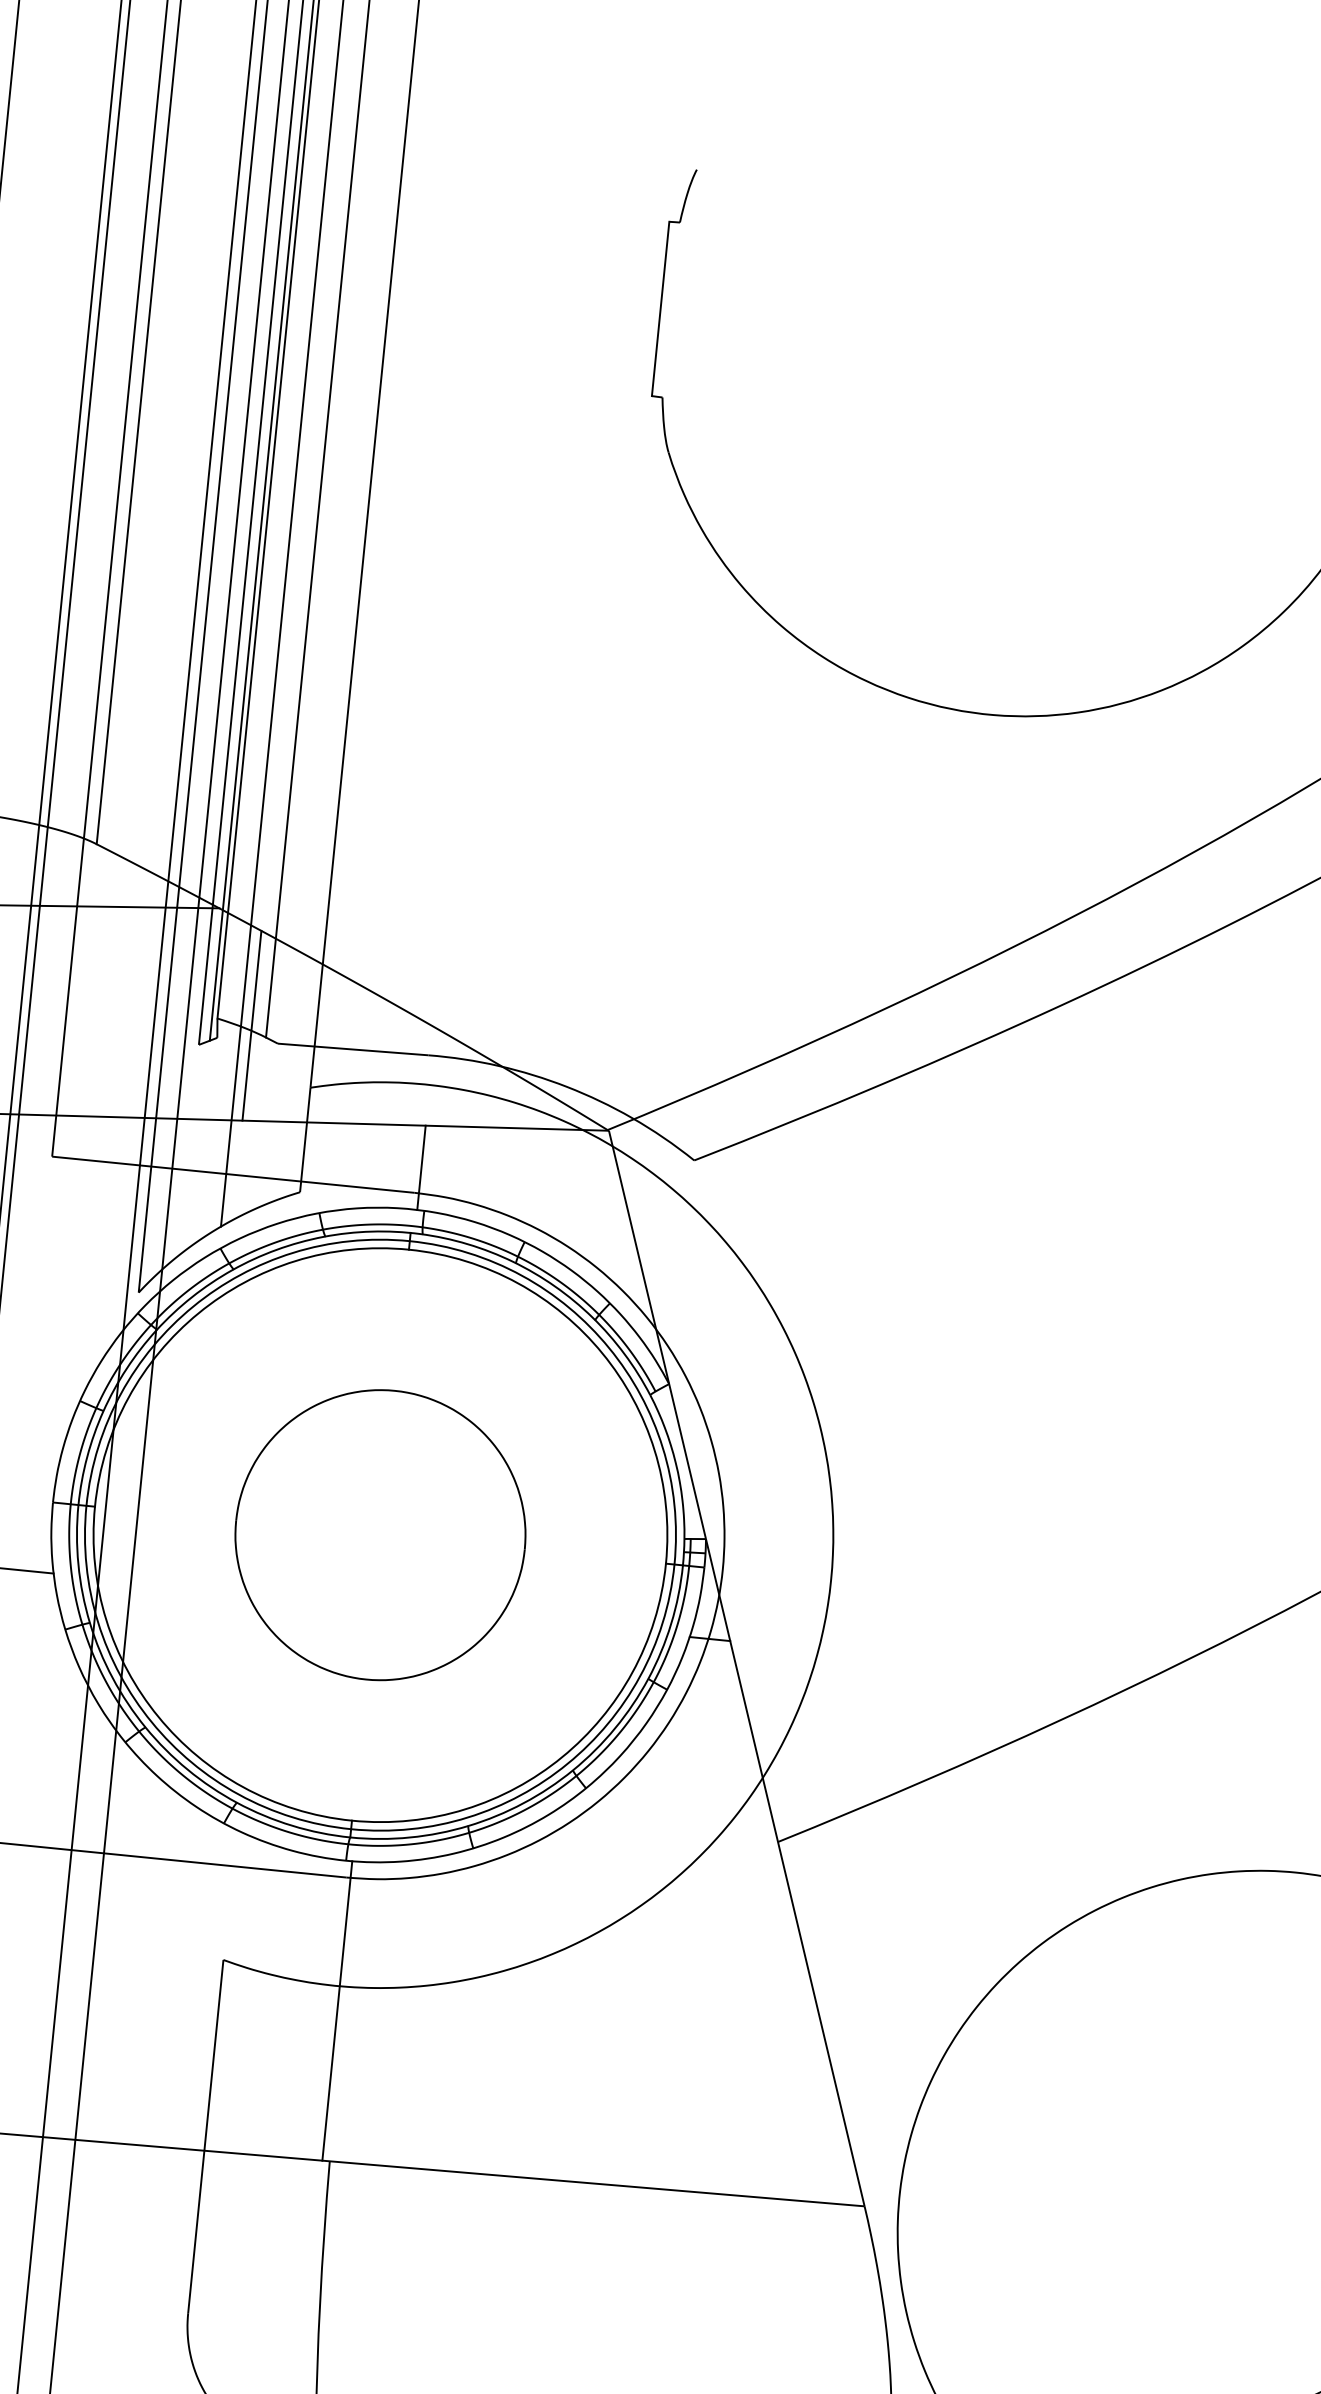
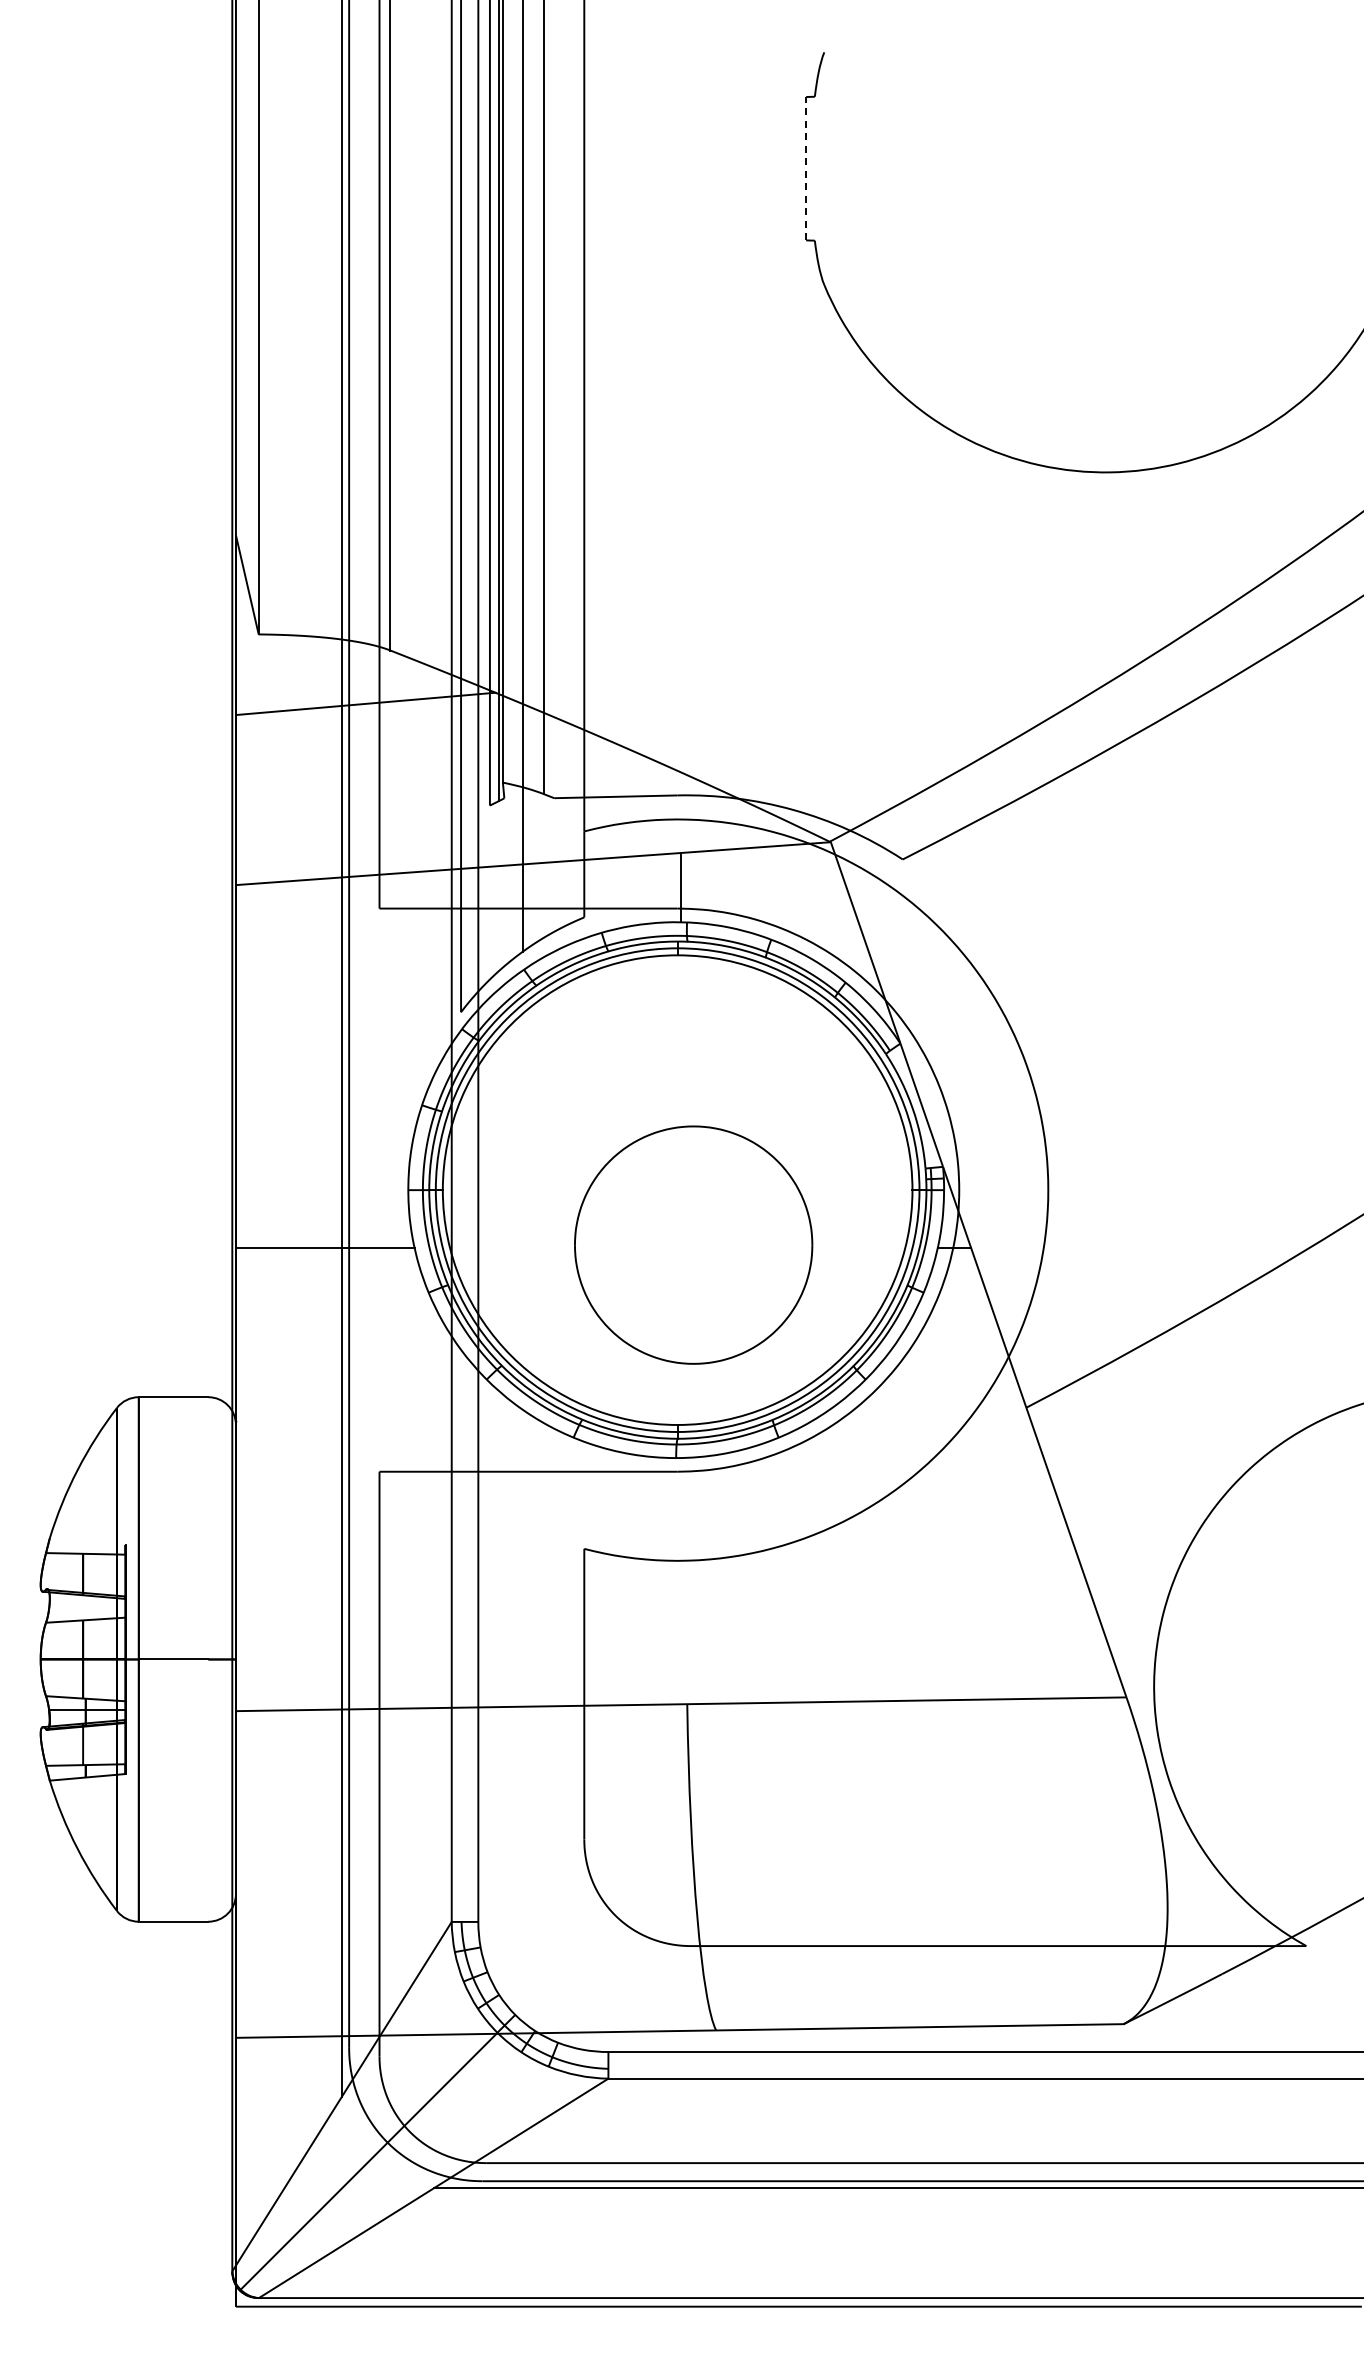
line: (661, 308) -> (806, 168), solid -> dashed
line: (251, 1025) -> (531, 785), removed
part: (380, 1534) -> (693, 1244), moved
line: (337, 2011) -> (681, 1581), removed

